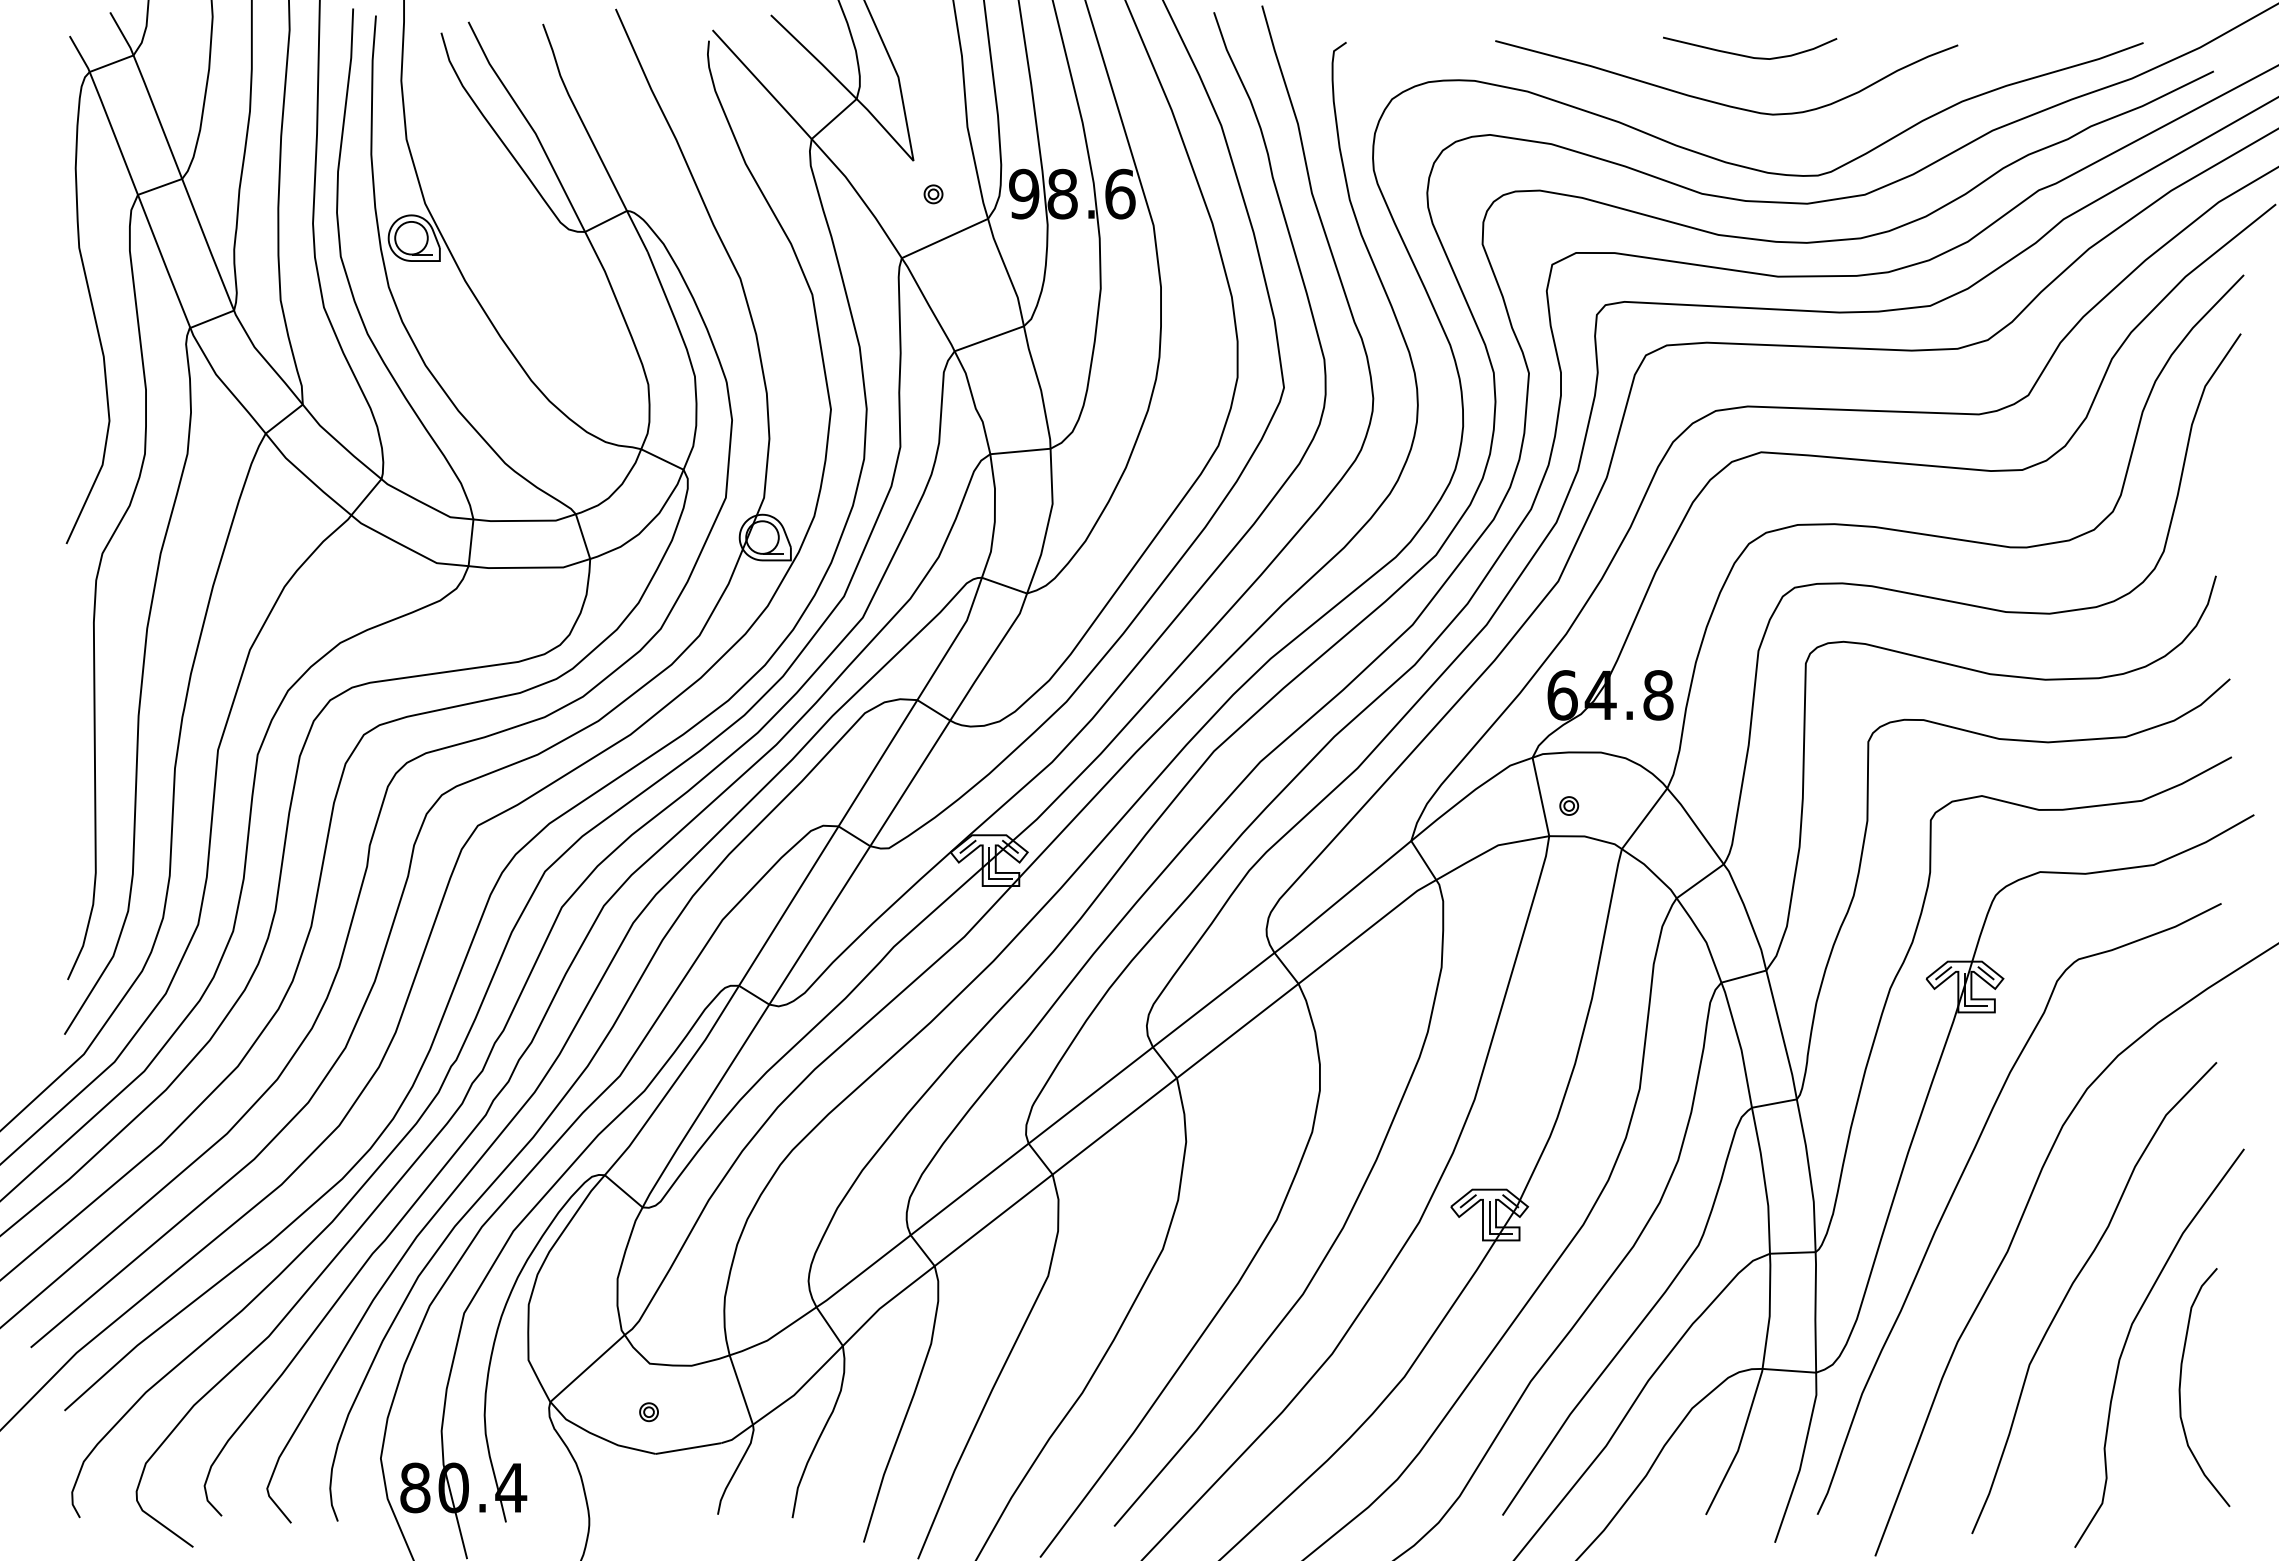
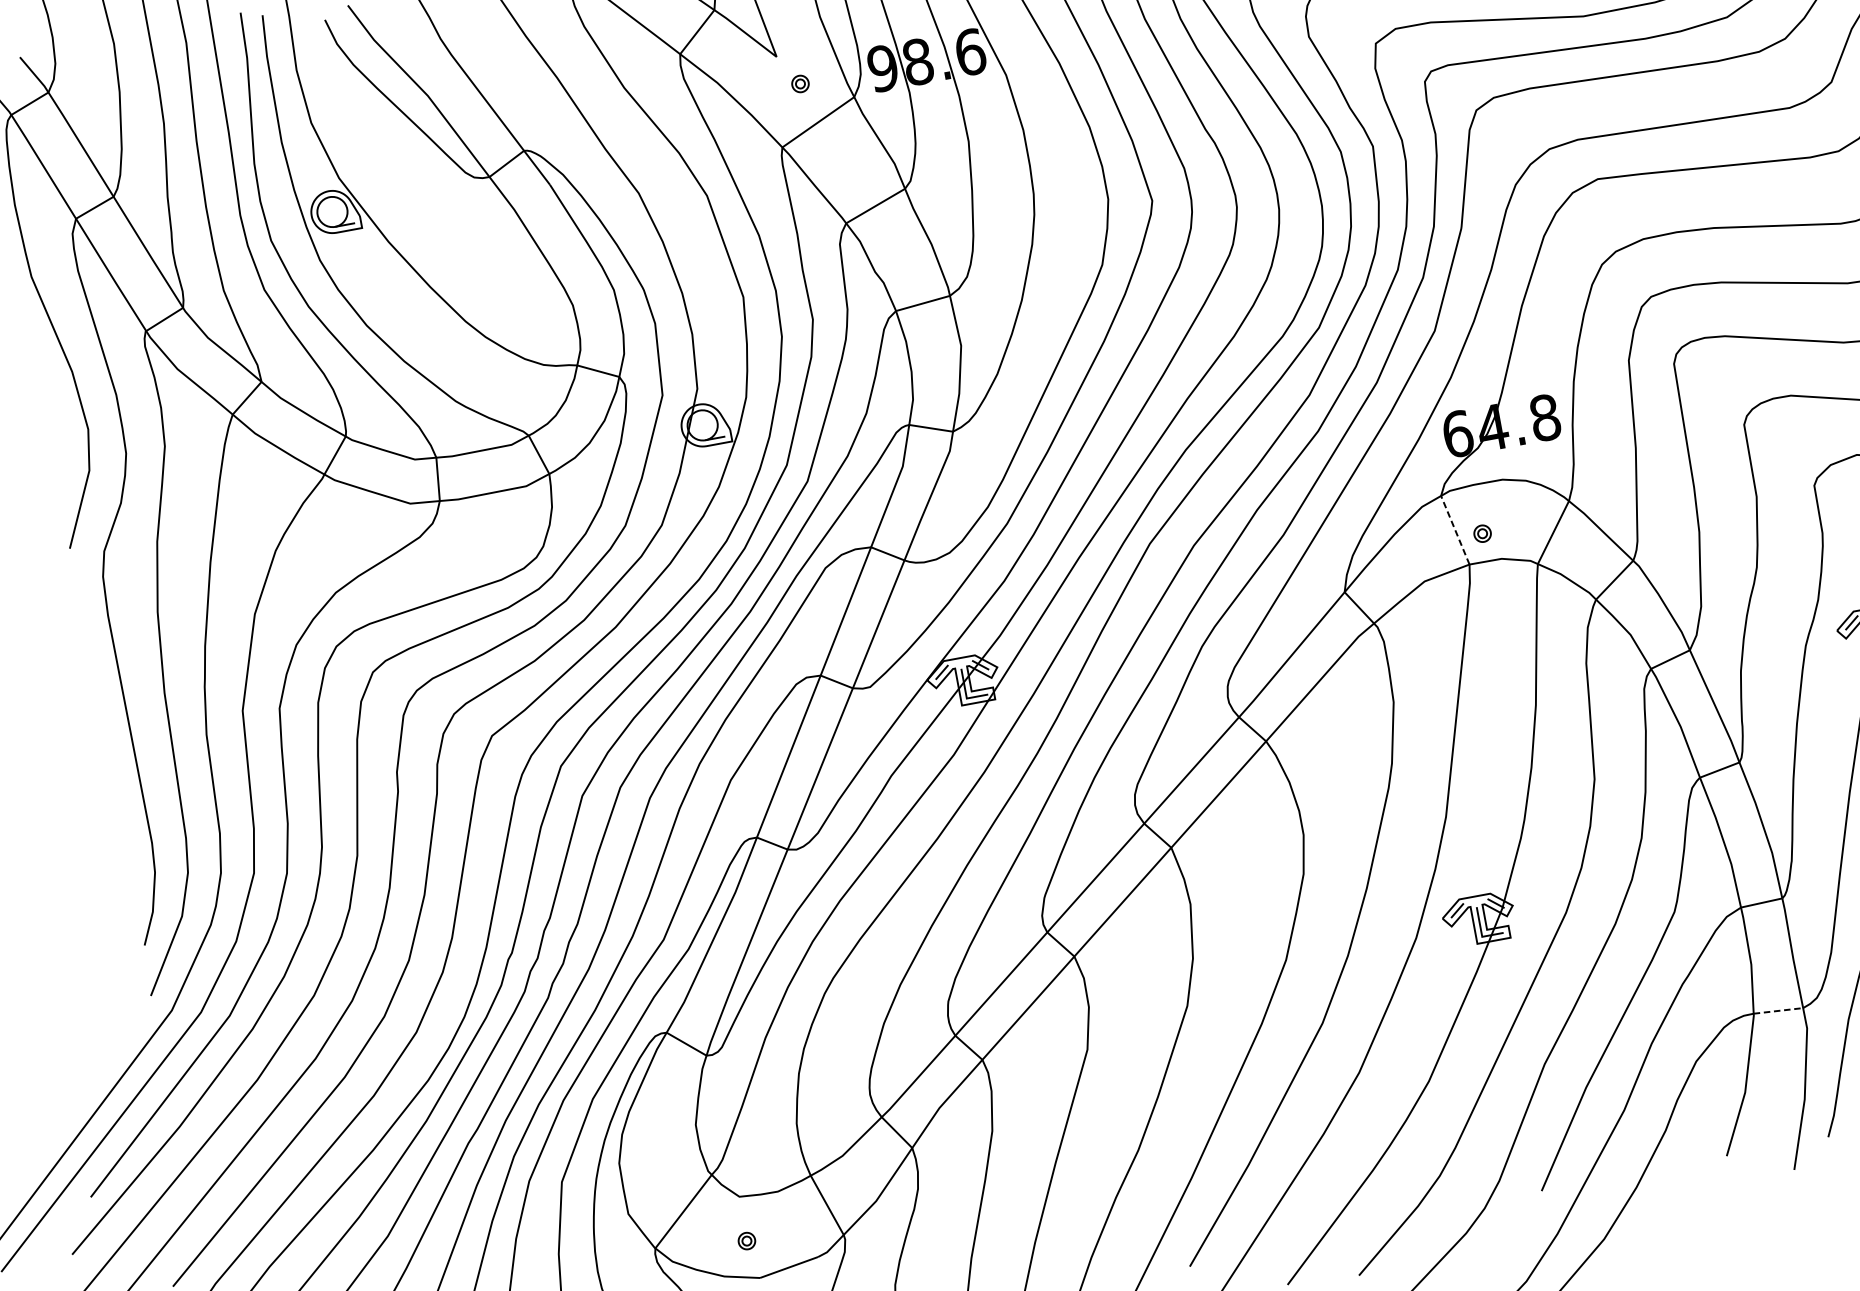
line: (1540, 796) -> (1454, 529), solid -> dashed
line: (1789, 1370) -> (1778, 1010), solid -> dashed

